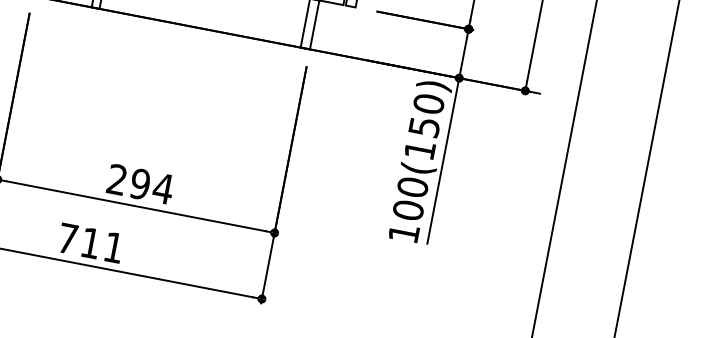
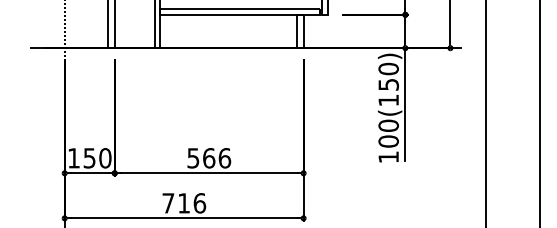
text: (140, 184) -> (209, 158), 294 -> 566
text: (113, 247) -> (199, 203), 711 -> 716

